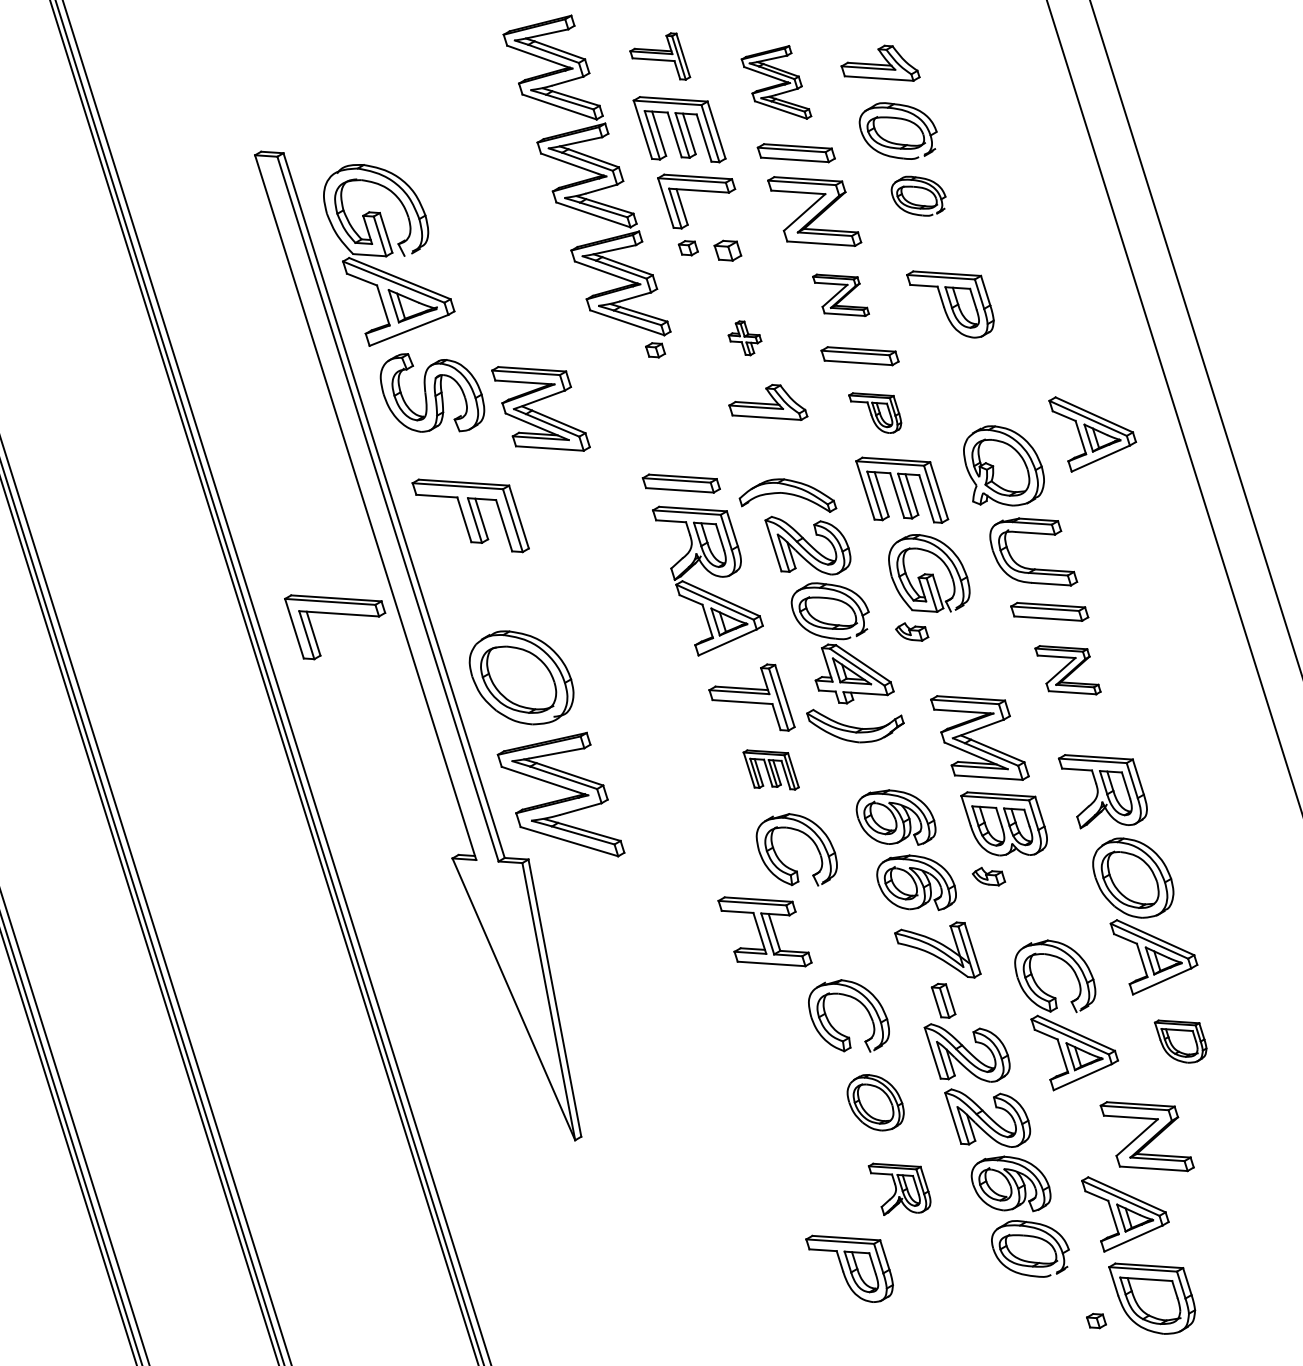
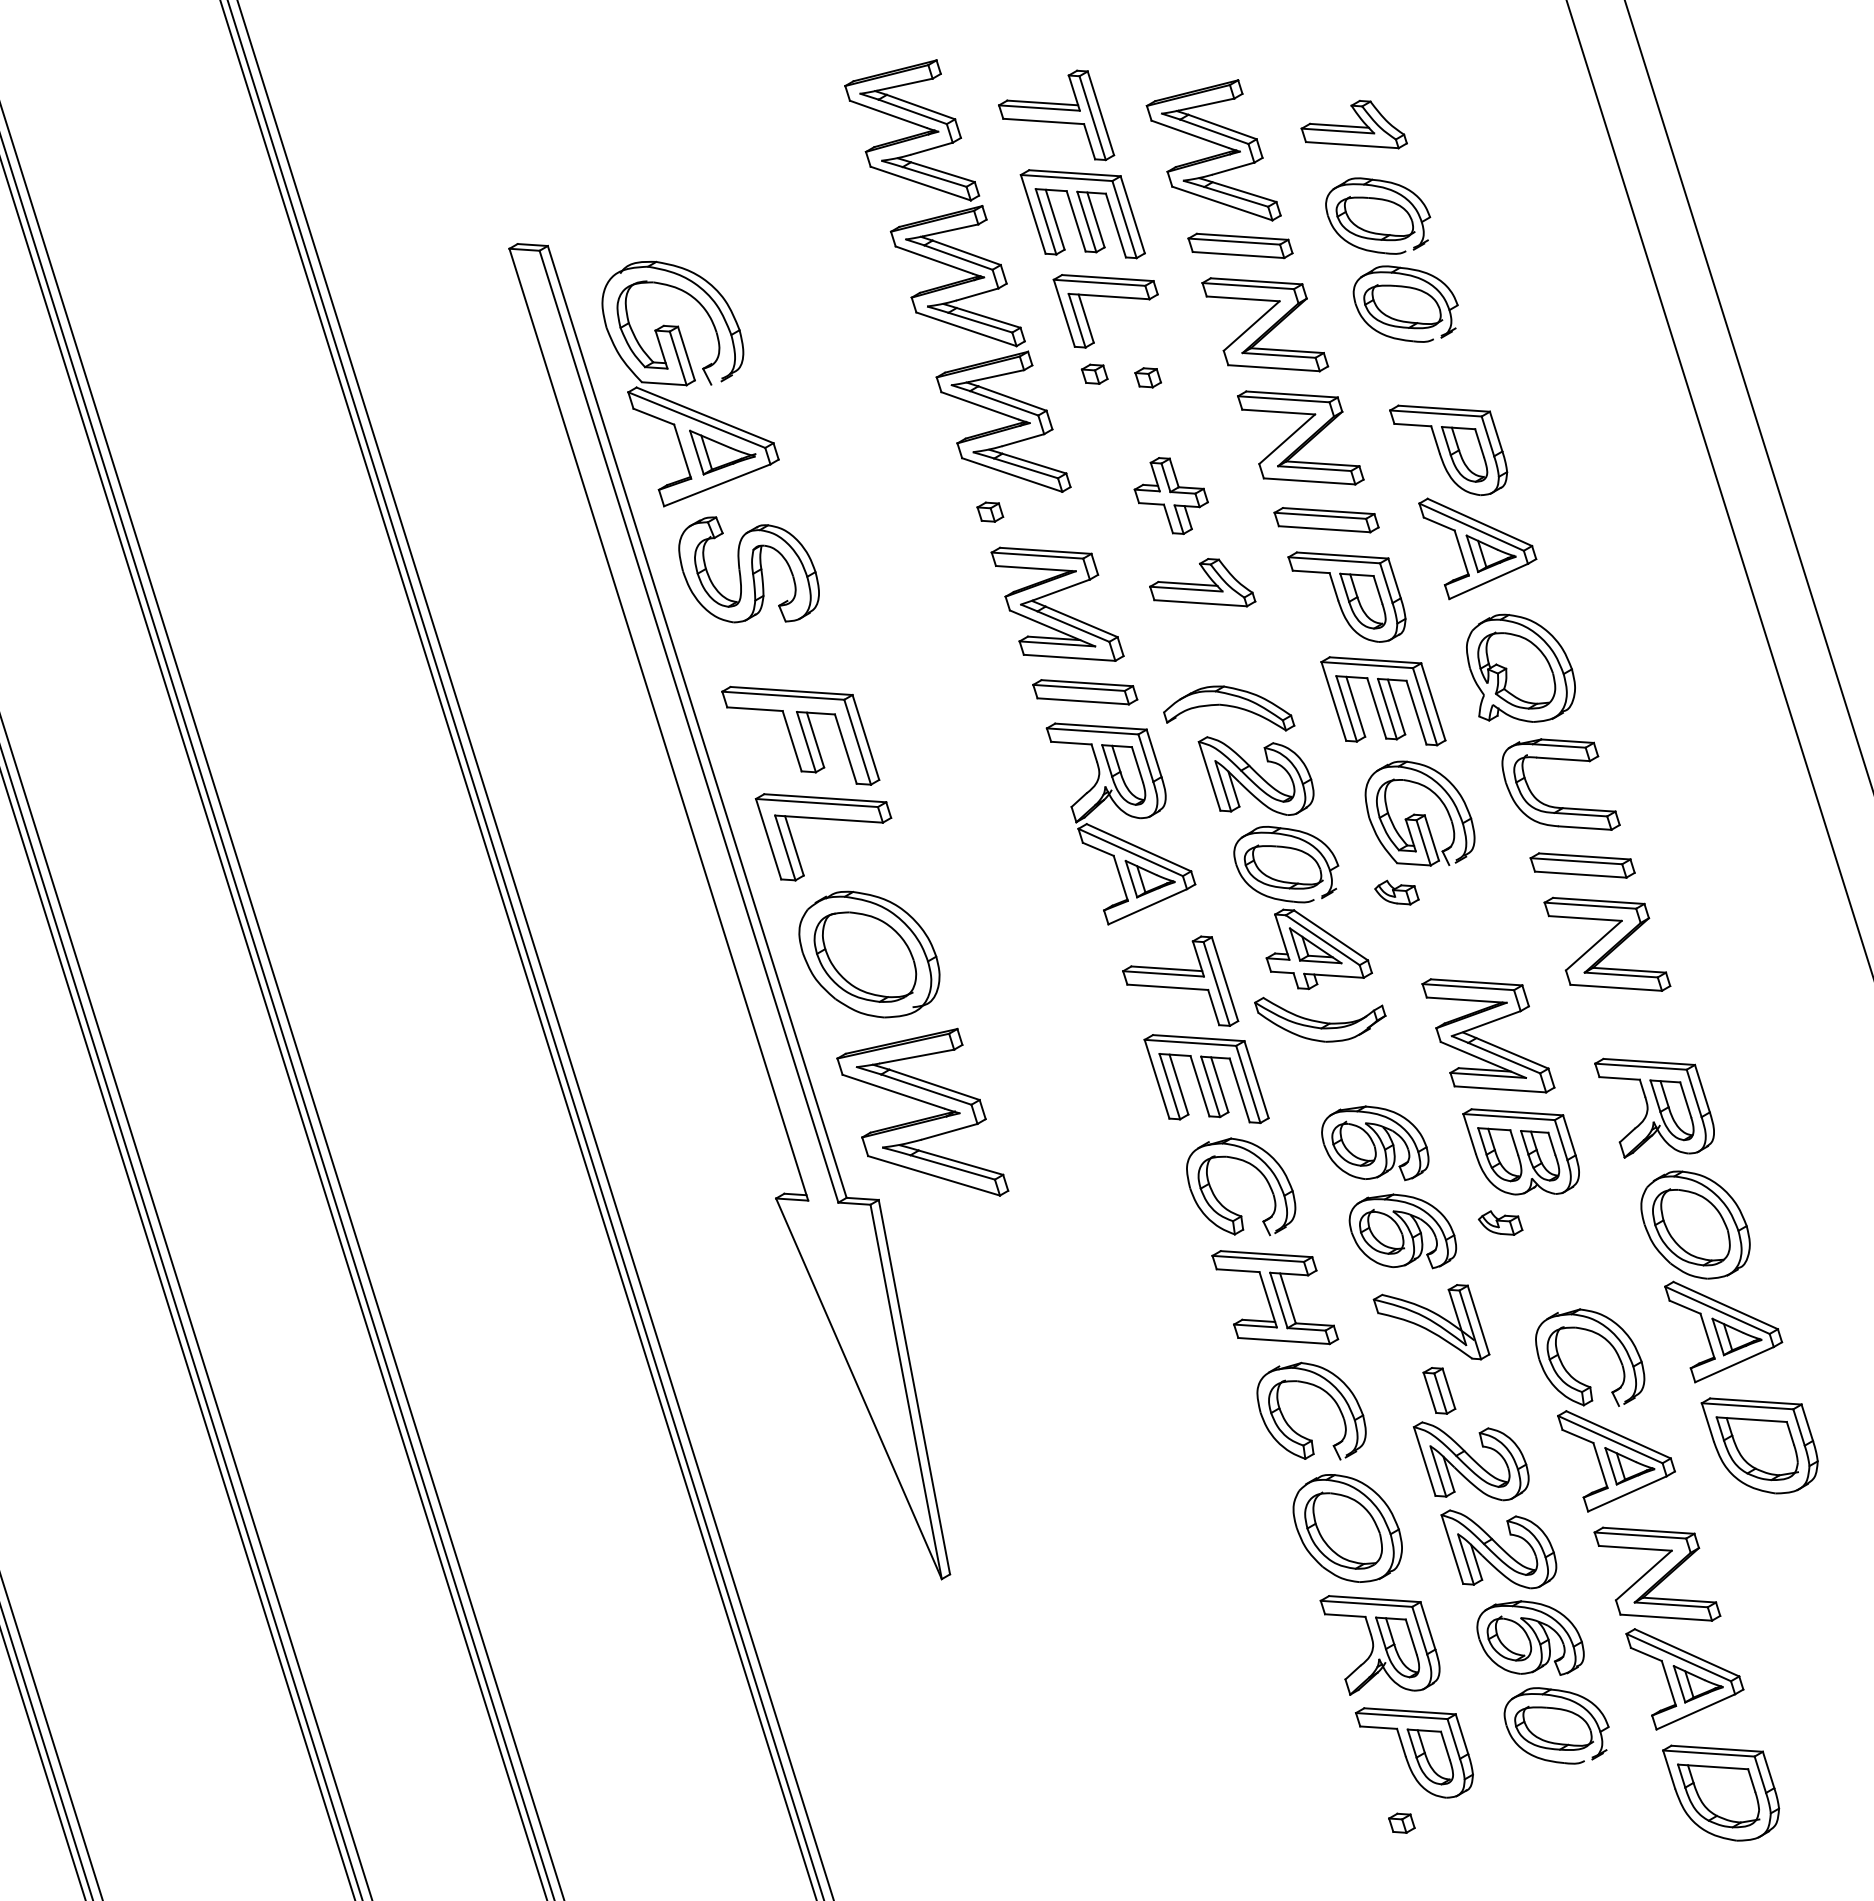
part: (660, 56) -> (1056, 115), size x1.43
part: (776, 82) -> (1213, 150), size x1.43
part: (918, 195) -> (1405, 303), size x1.43
part: (728, 250) -> (1148, 377), size x0.71
part: (840, 295) -> (1300, 437), size x1.67
part: (744, 337) -> (1170, 495), size x1.67
part: (655, 349) -> (990, 511), moved
part: (539, 412) -> (1055, 609), moved
part: (874, 412) -> (1346, 596), size x1.67
part: (1092, 434) -> (1477, 548), moved
part: (335, 614) -> (823, 819), moved
part: (1068, 669) -> (1607, 943), size x1.43
part: (771, 769) -> (1206, 1078), size x1.67
part: (765, 931) -> (1275, 1297), moved
part: (1180, 1041) -> (1759, 1445), size x1.67
part: (875, 1102) -> (1347, 1528), size x1.43
part: (1147, 1136) -> (1657, 1573), moved
part: (899, 1189) -> (1379, 1645), size x1.43
part: (848, 1268) -> (1413, 1752), moved
part: (1096, 1320) -> (1401, 1822), moved

